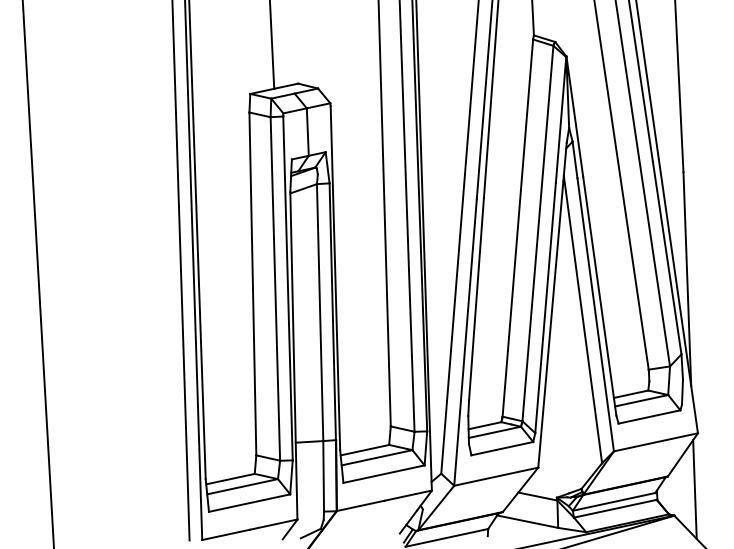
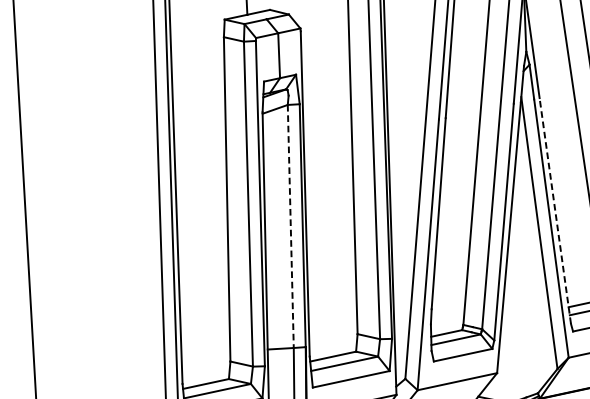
line: (599, 296) -> (555, 211), solid -> dashed
line: (320, 312) -> (291, 226), solid -> dashed

